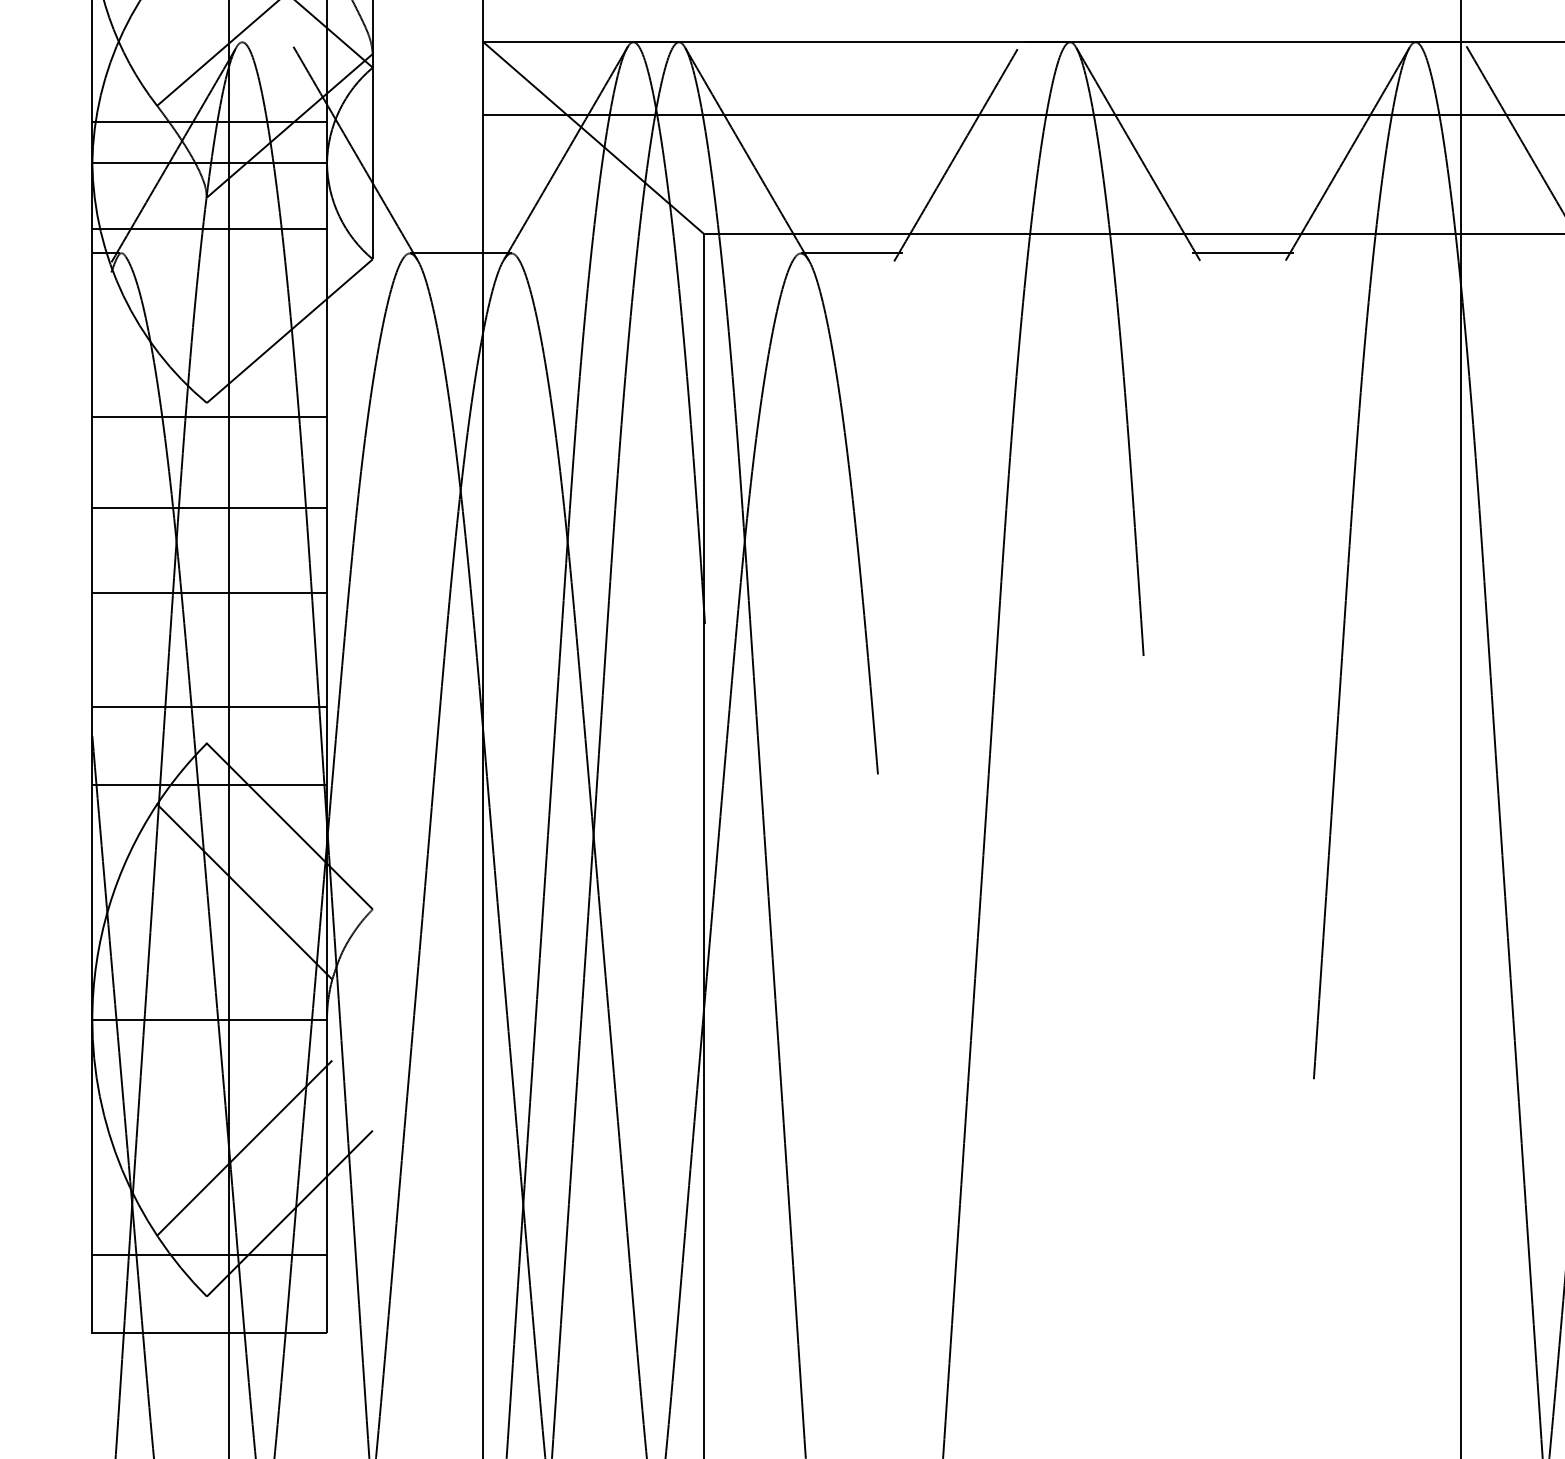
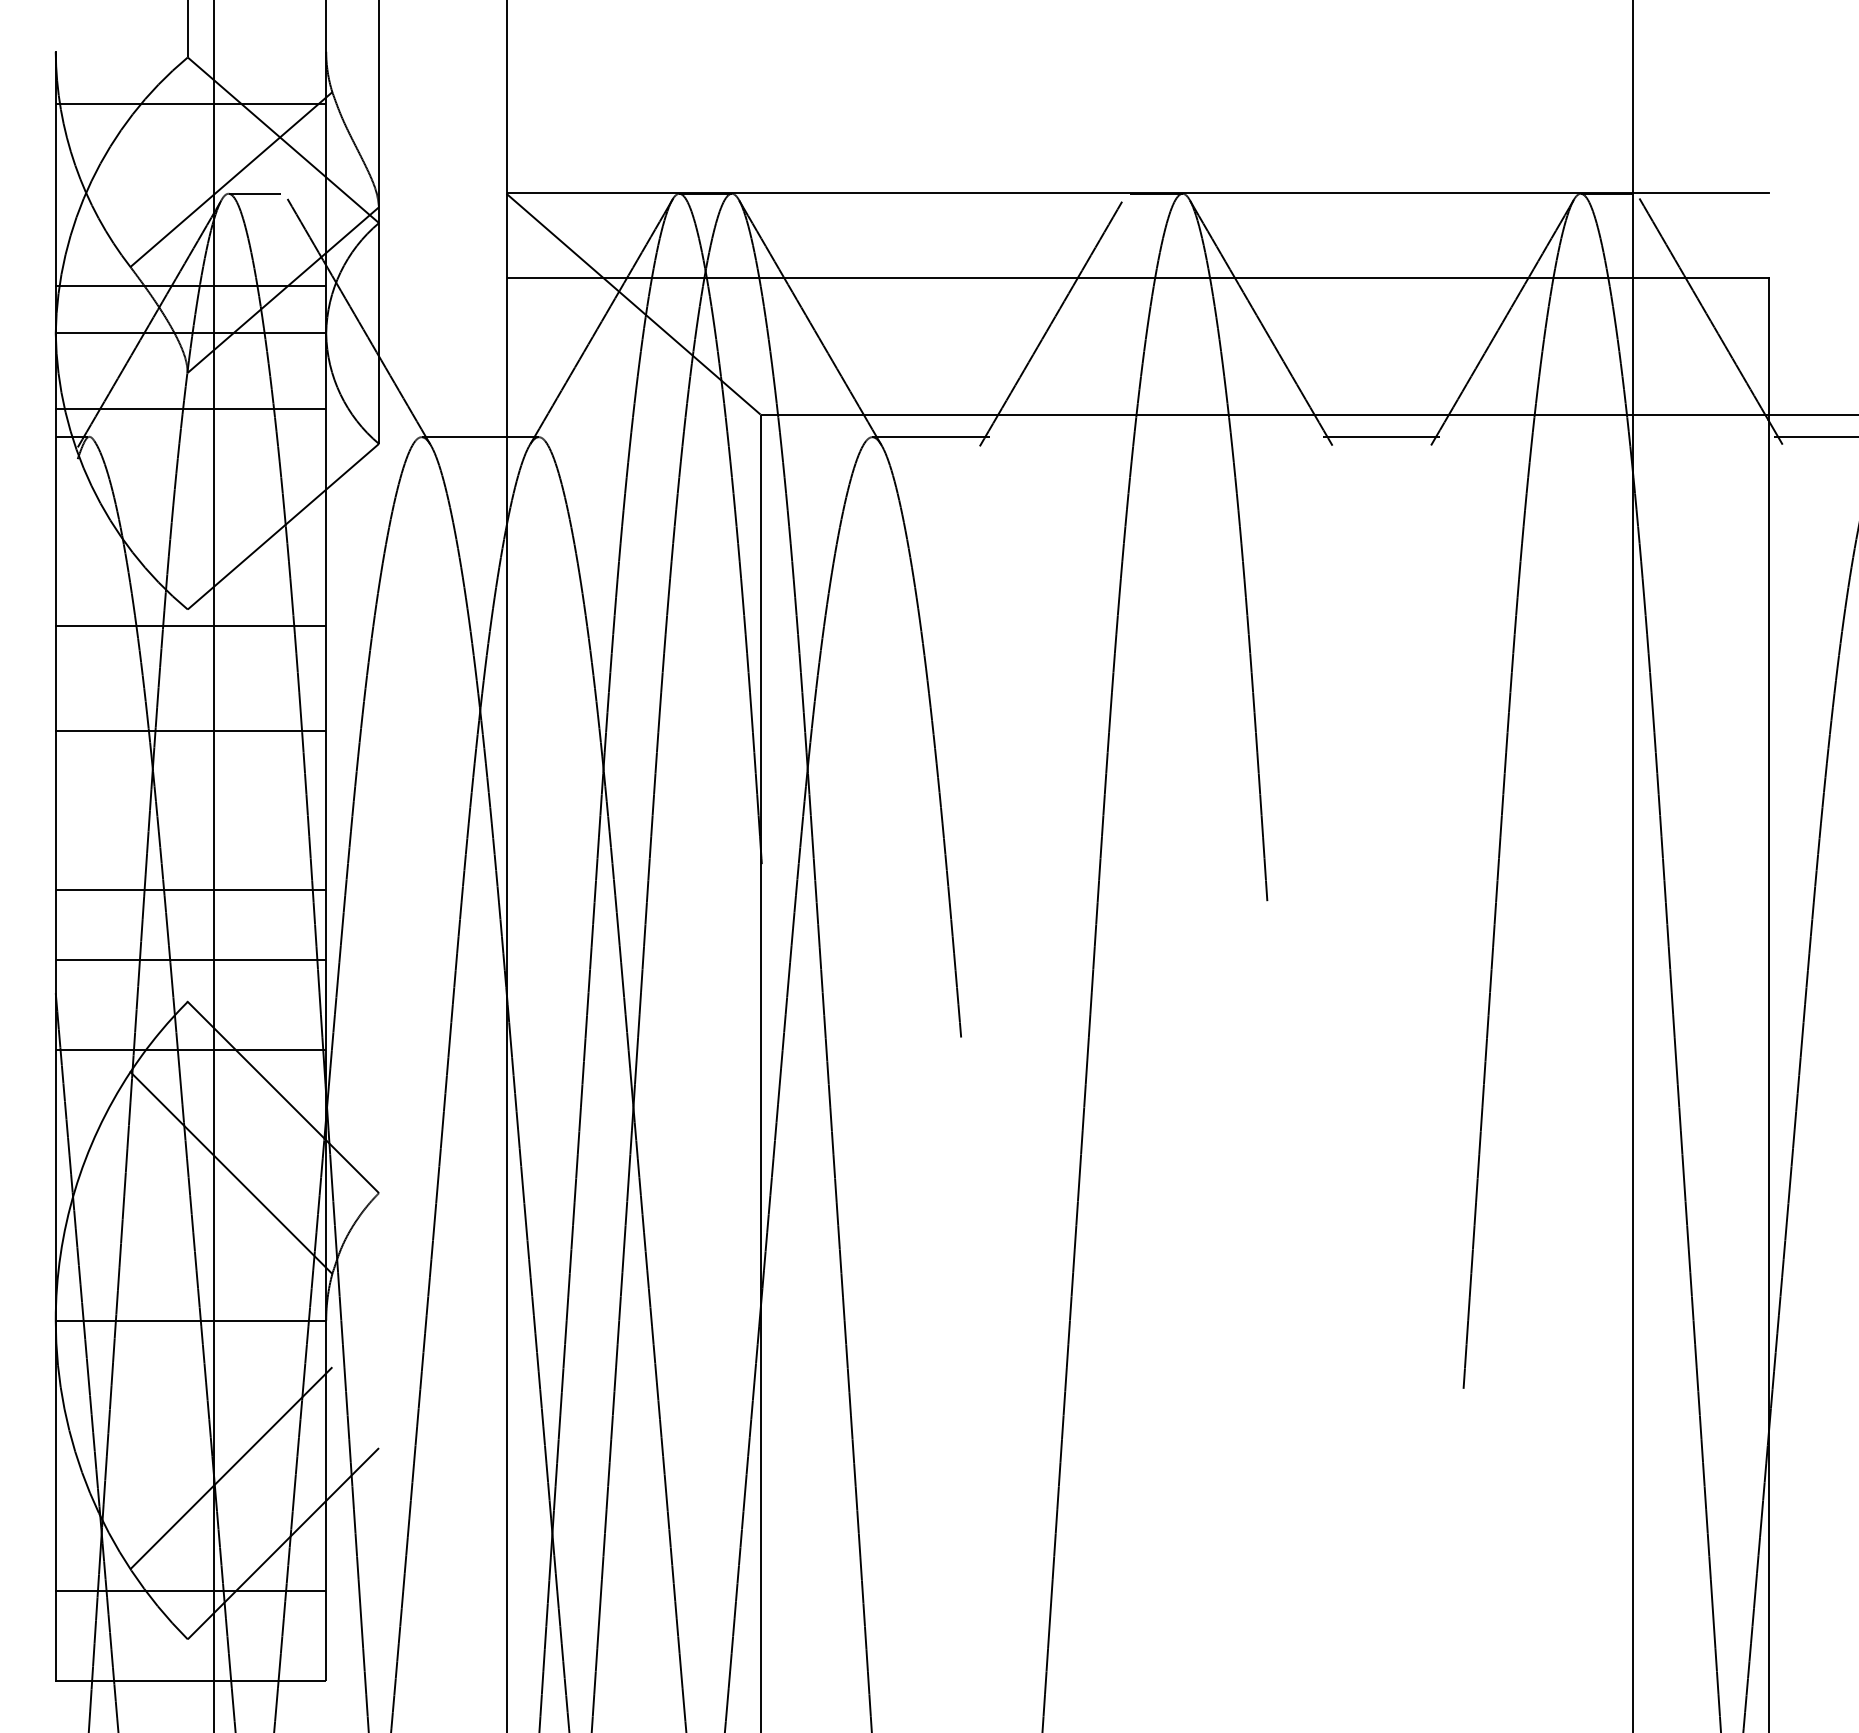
line: (264, 42) -> (254, 193), added
line: (209, 593) -> (190, 889), moved

